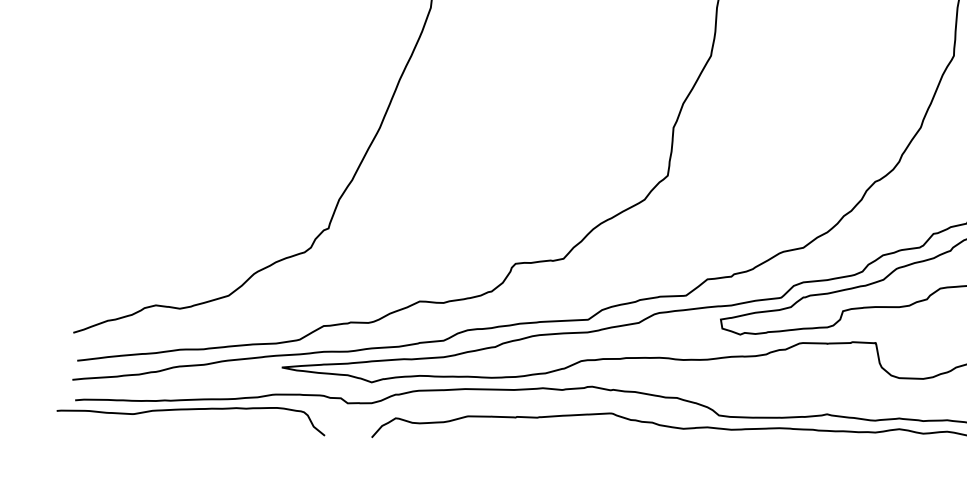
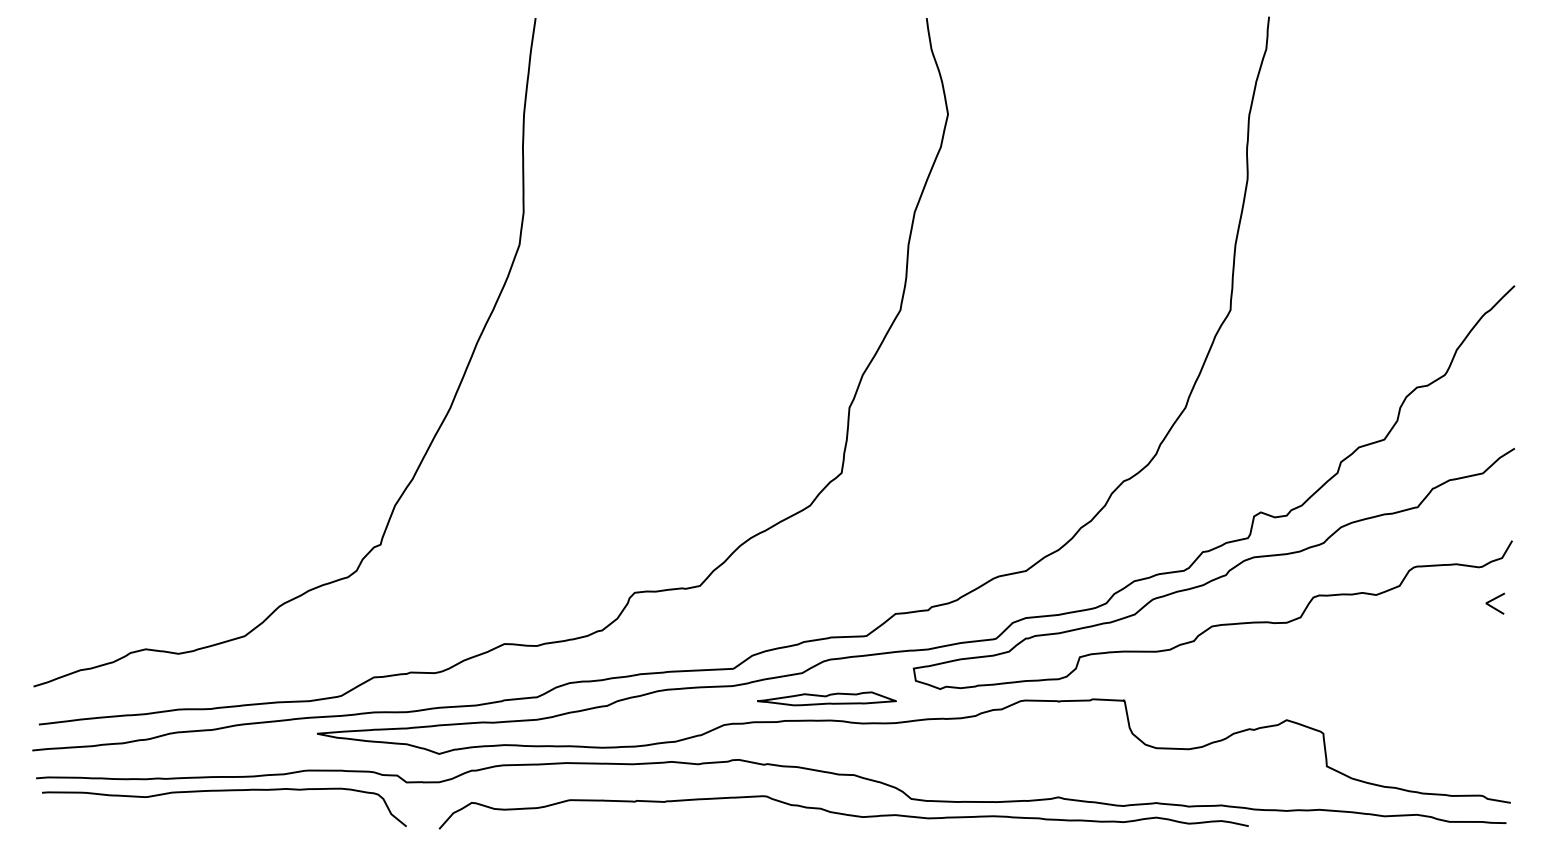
part: (656, 341) -> (826, 698), added
curve: (190, 409) -> (224, 791), moved

